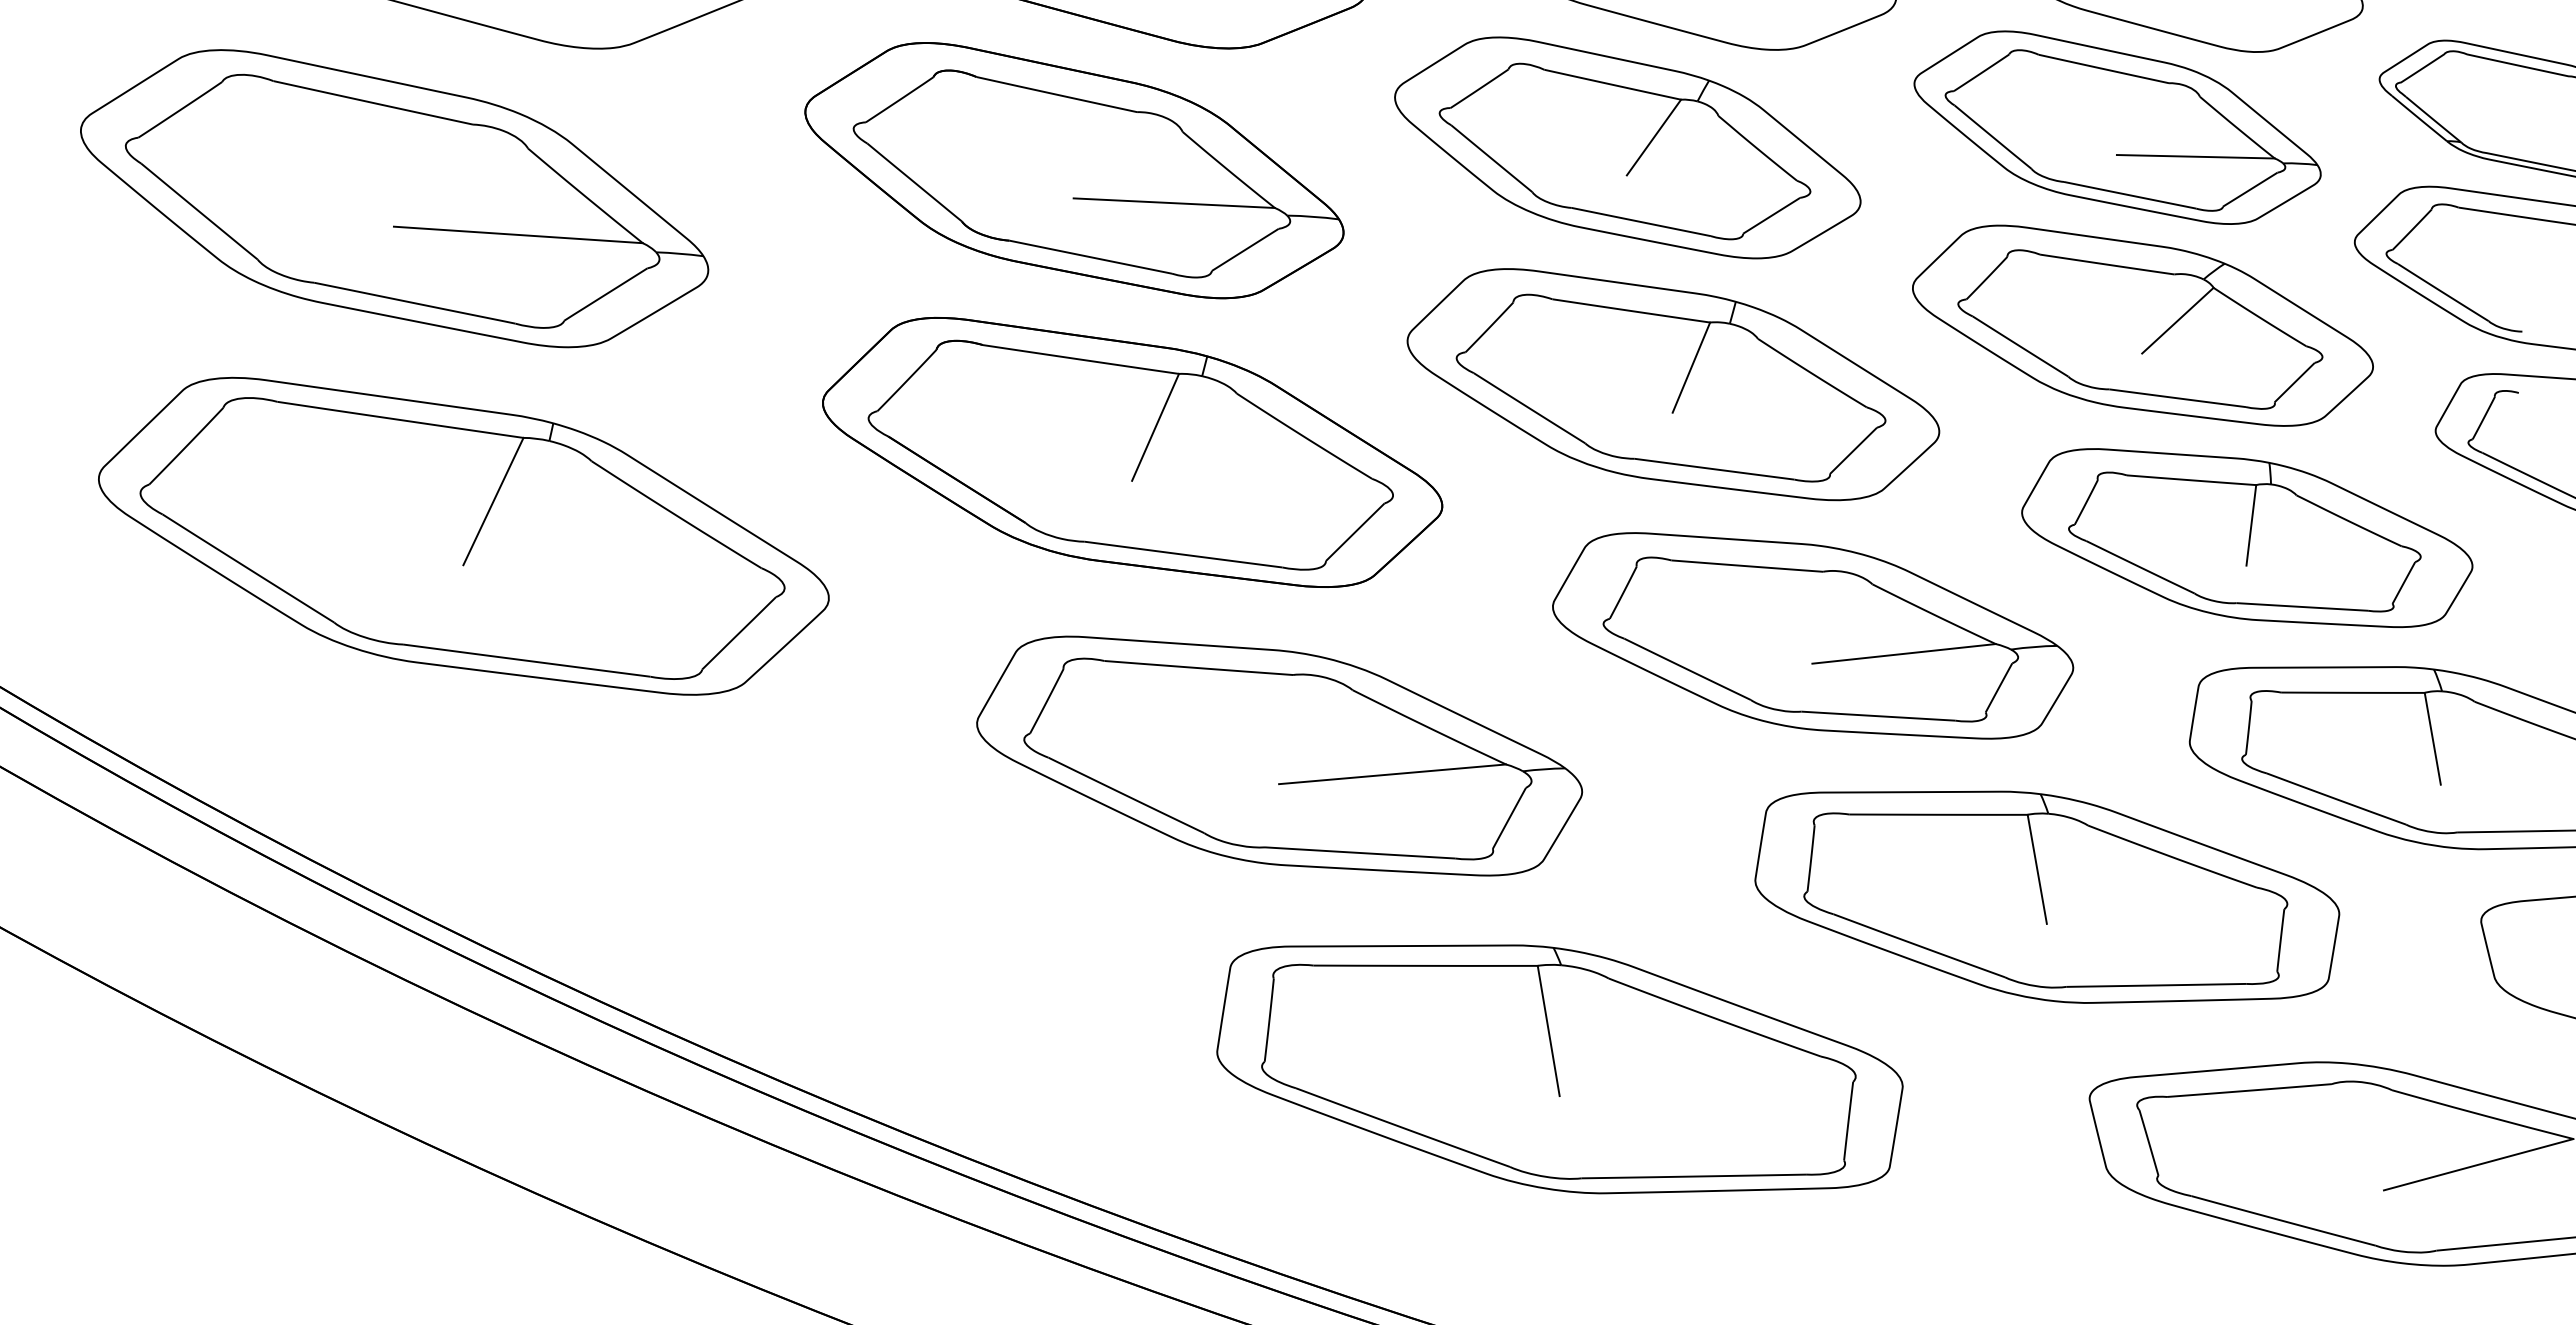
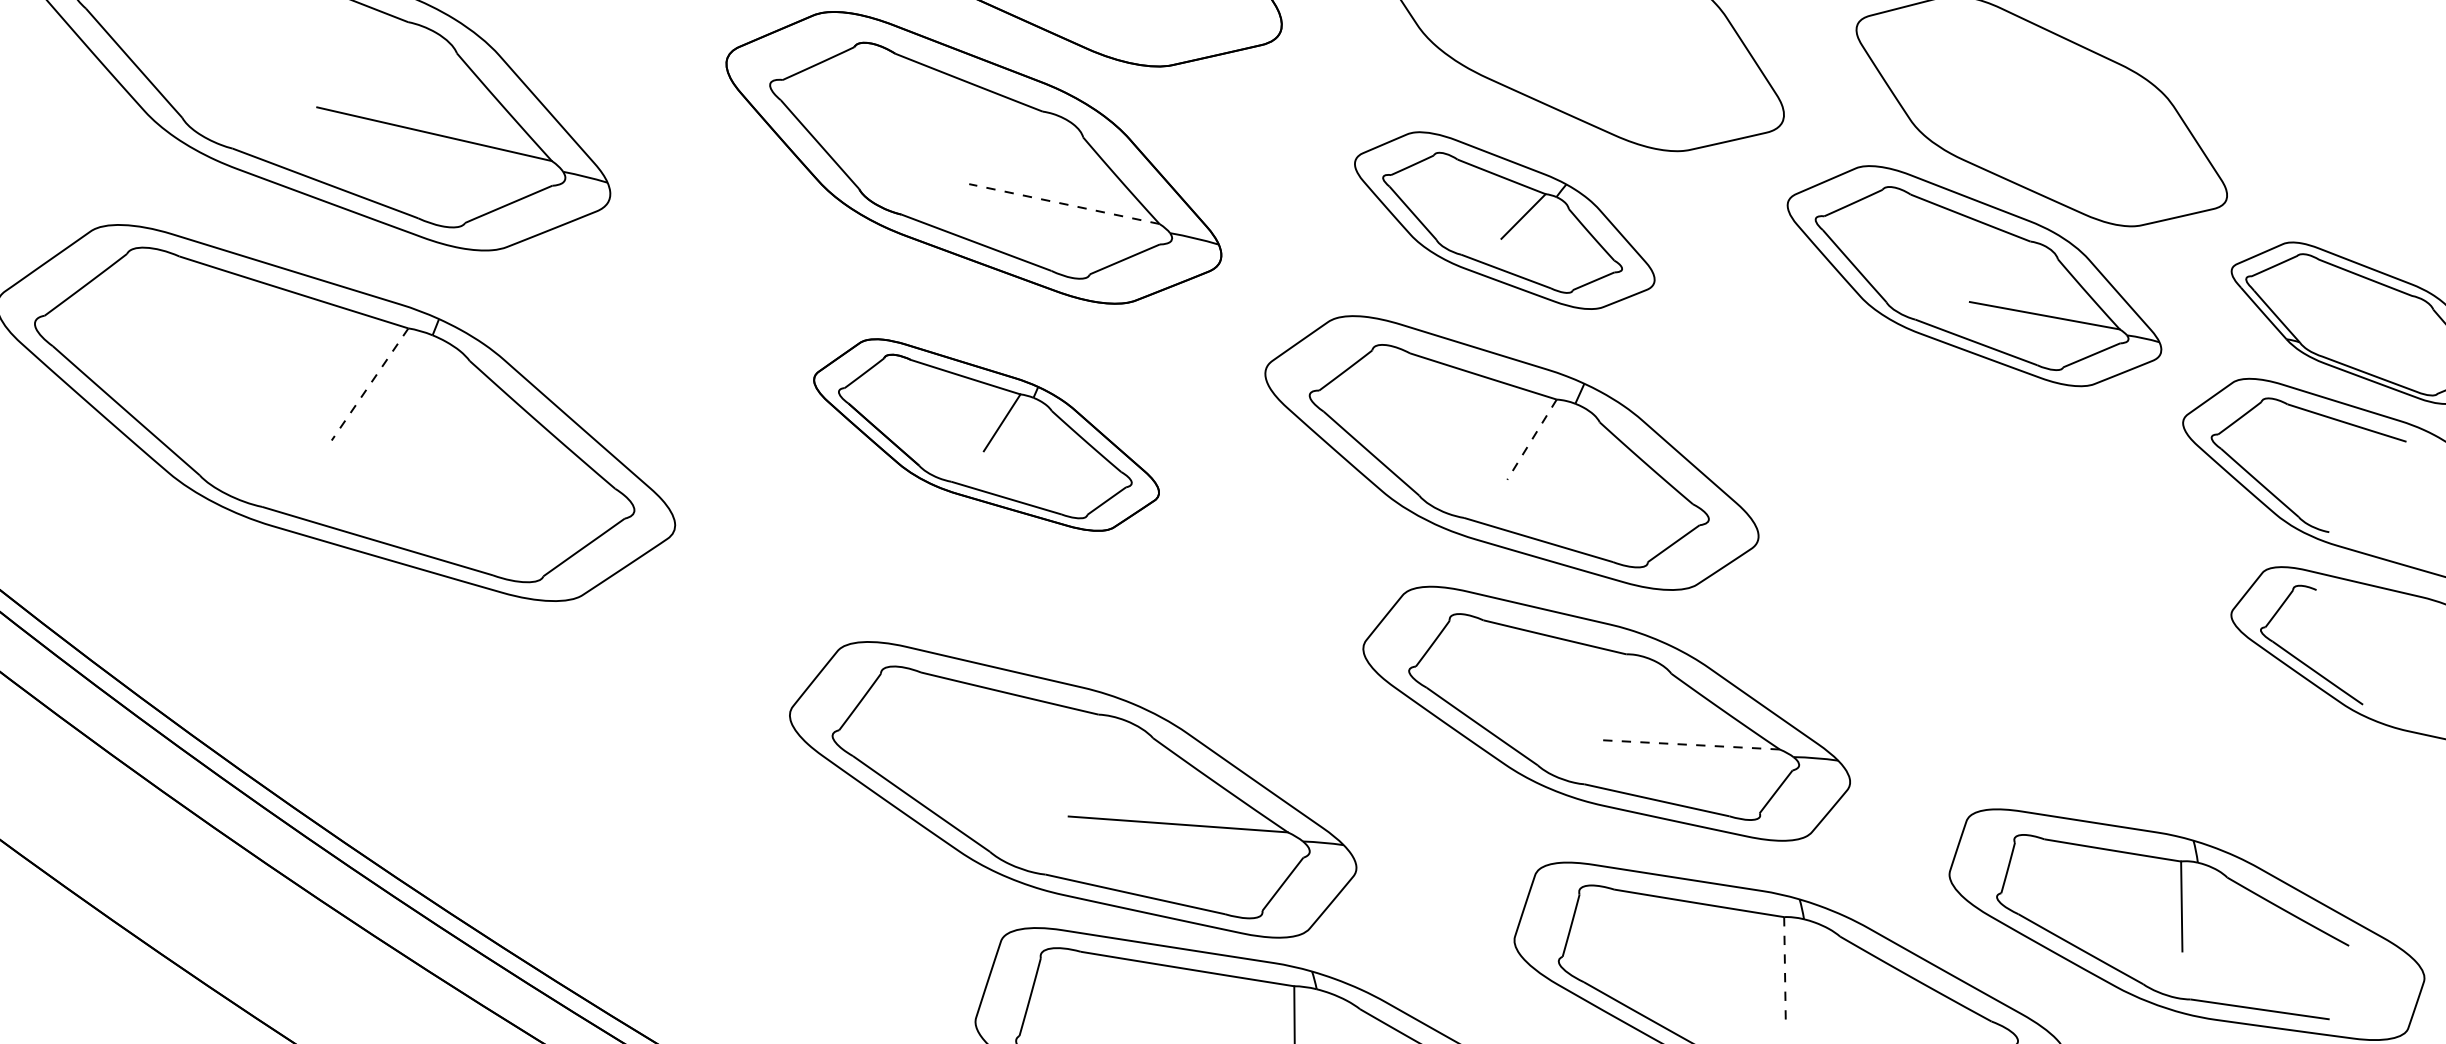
part: (1627, 147) -> (1504, 220), size x0.7
line: (1174, 203) -> (1064, 204), solid -> dashed
part: (2142, 325) -> (1968, 468), removed
line: (1691, 367) -> (1532, 439), solid -> dashed
part: (1132, 451) -> (986, 434), size x0.6
line: (493, 502) -> (369, 385), solid -> dashed
part: (2247, 538) -> (2035, 687), removed
line: (1903, 653) -> (1690, 744), solid -> dashed
part: (1279, 755) -> (1073, 789), moved
line: (2037, 869) -> (1785, 970), solid -> dashed

